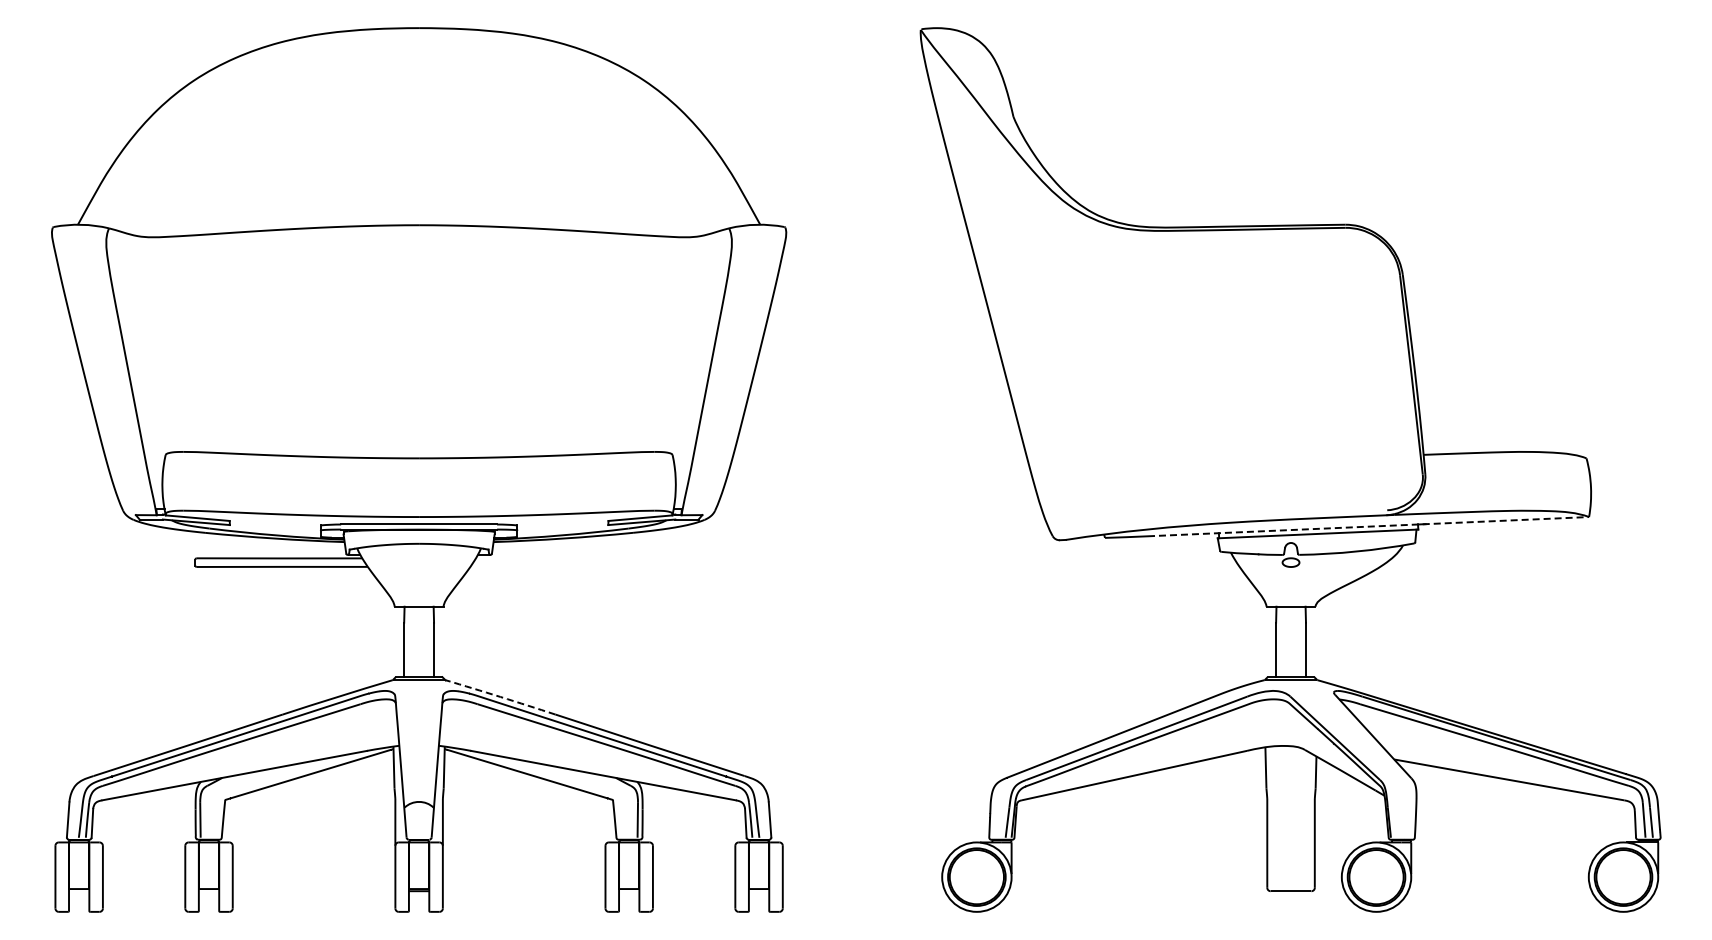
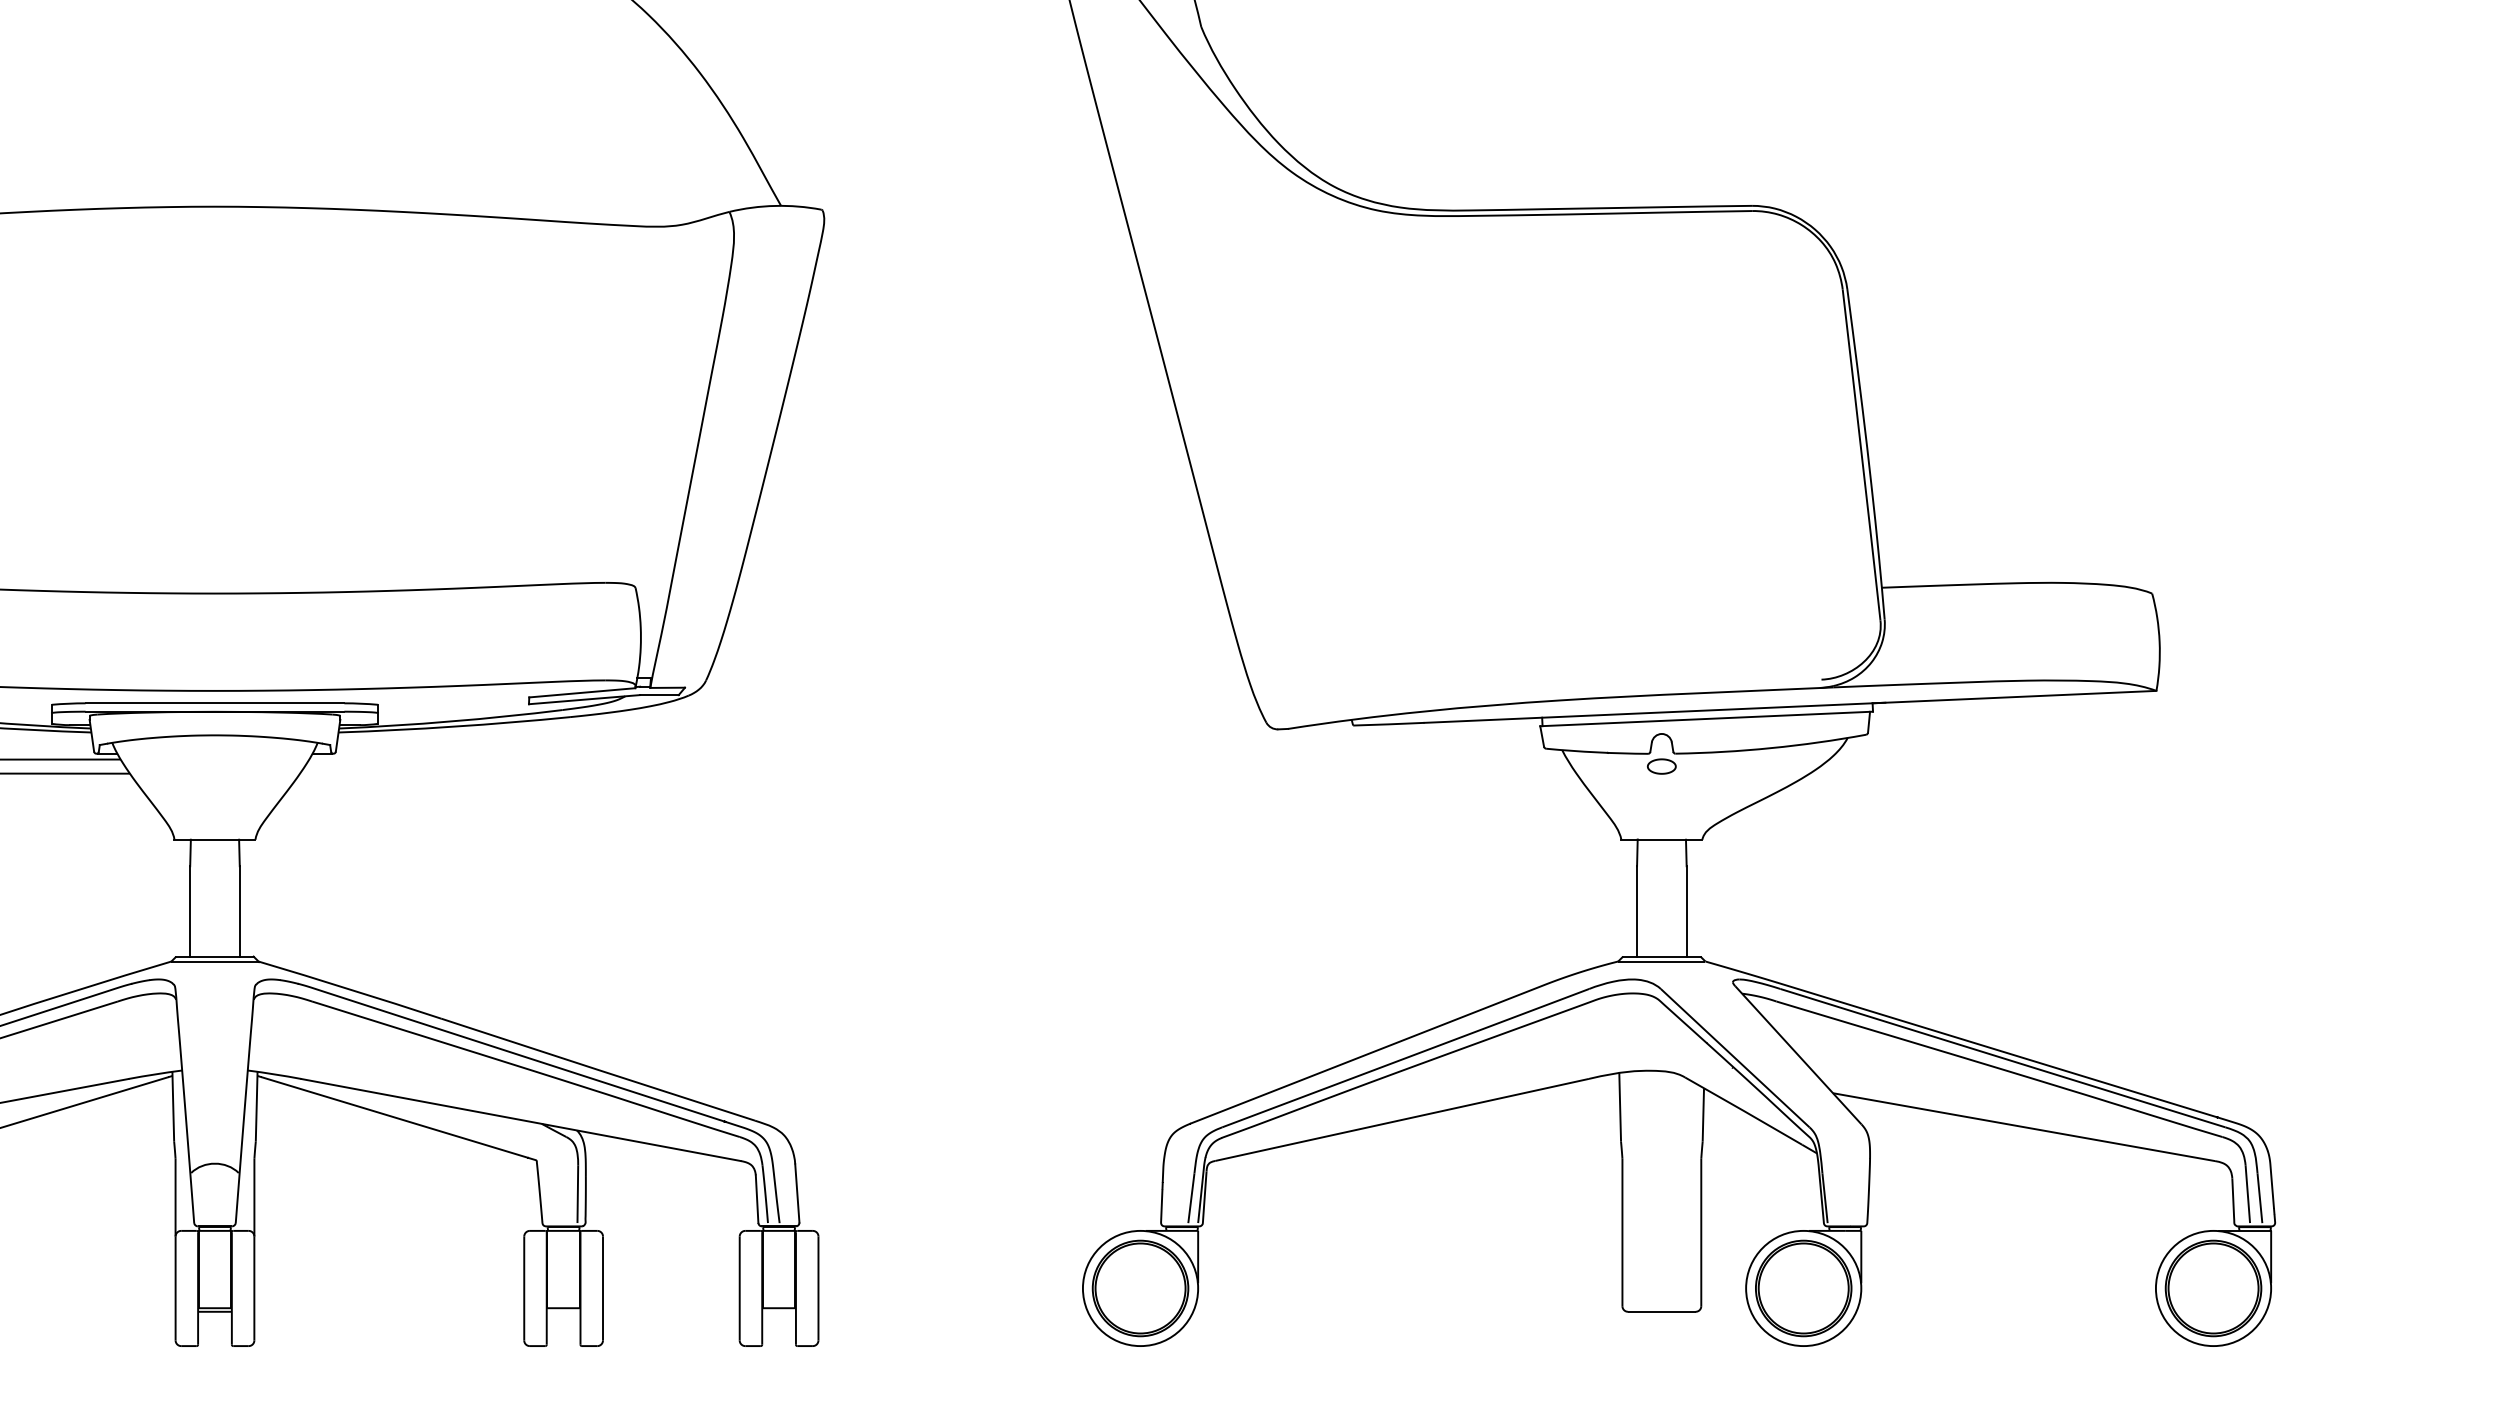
line: (1368, 526) -> (1790, 706), dashed -> solid
arc: (500, 696) -> (350, 988), dashed -> solid

